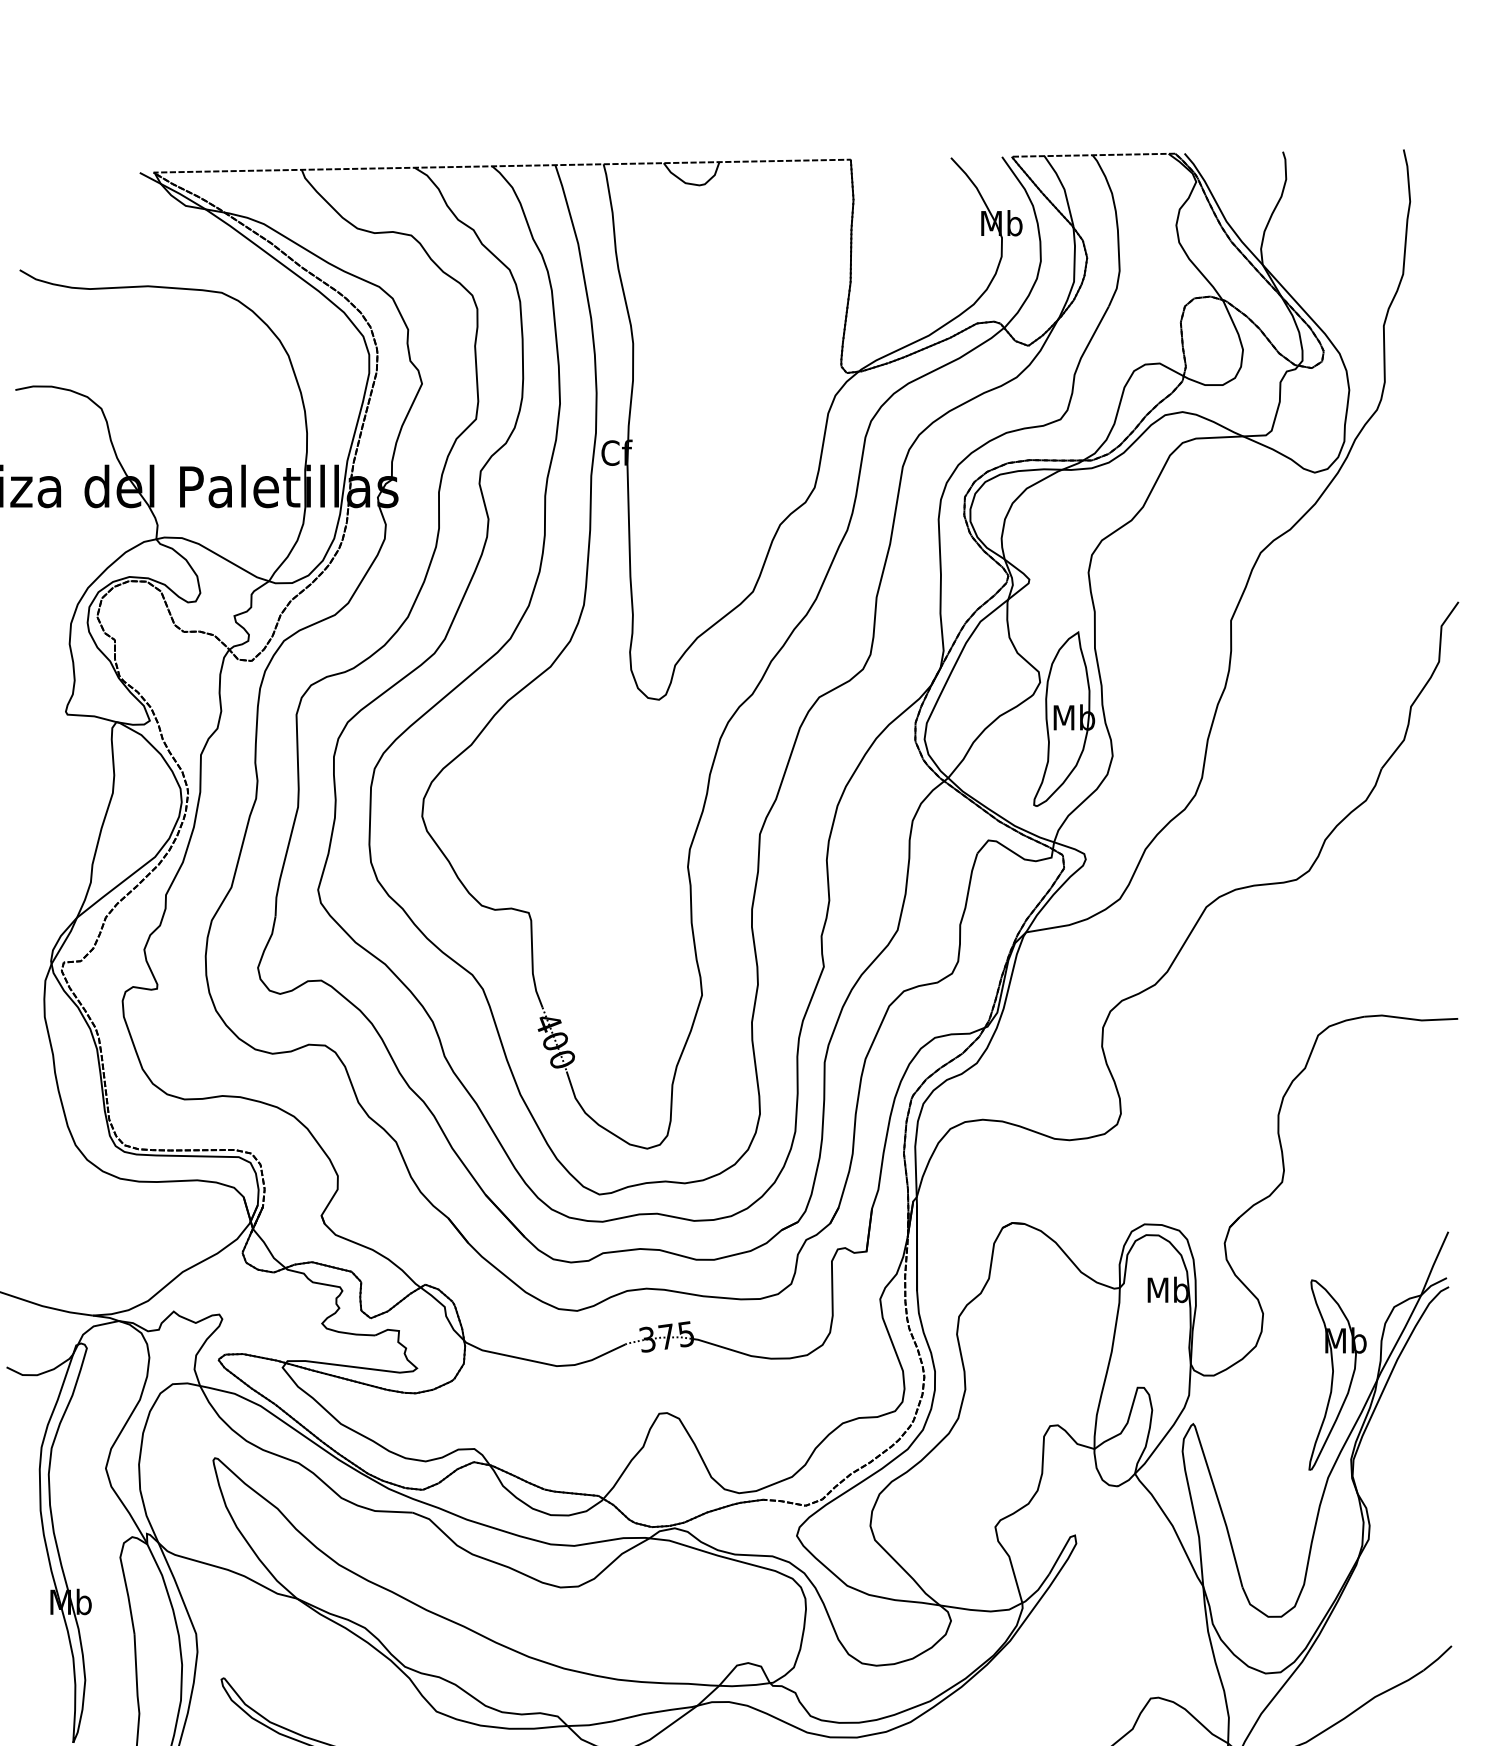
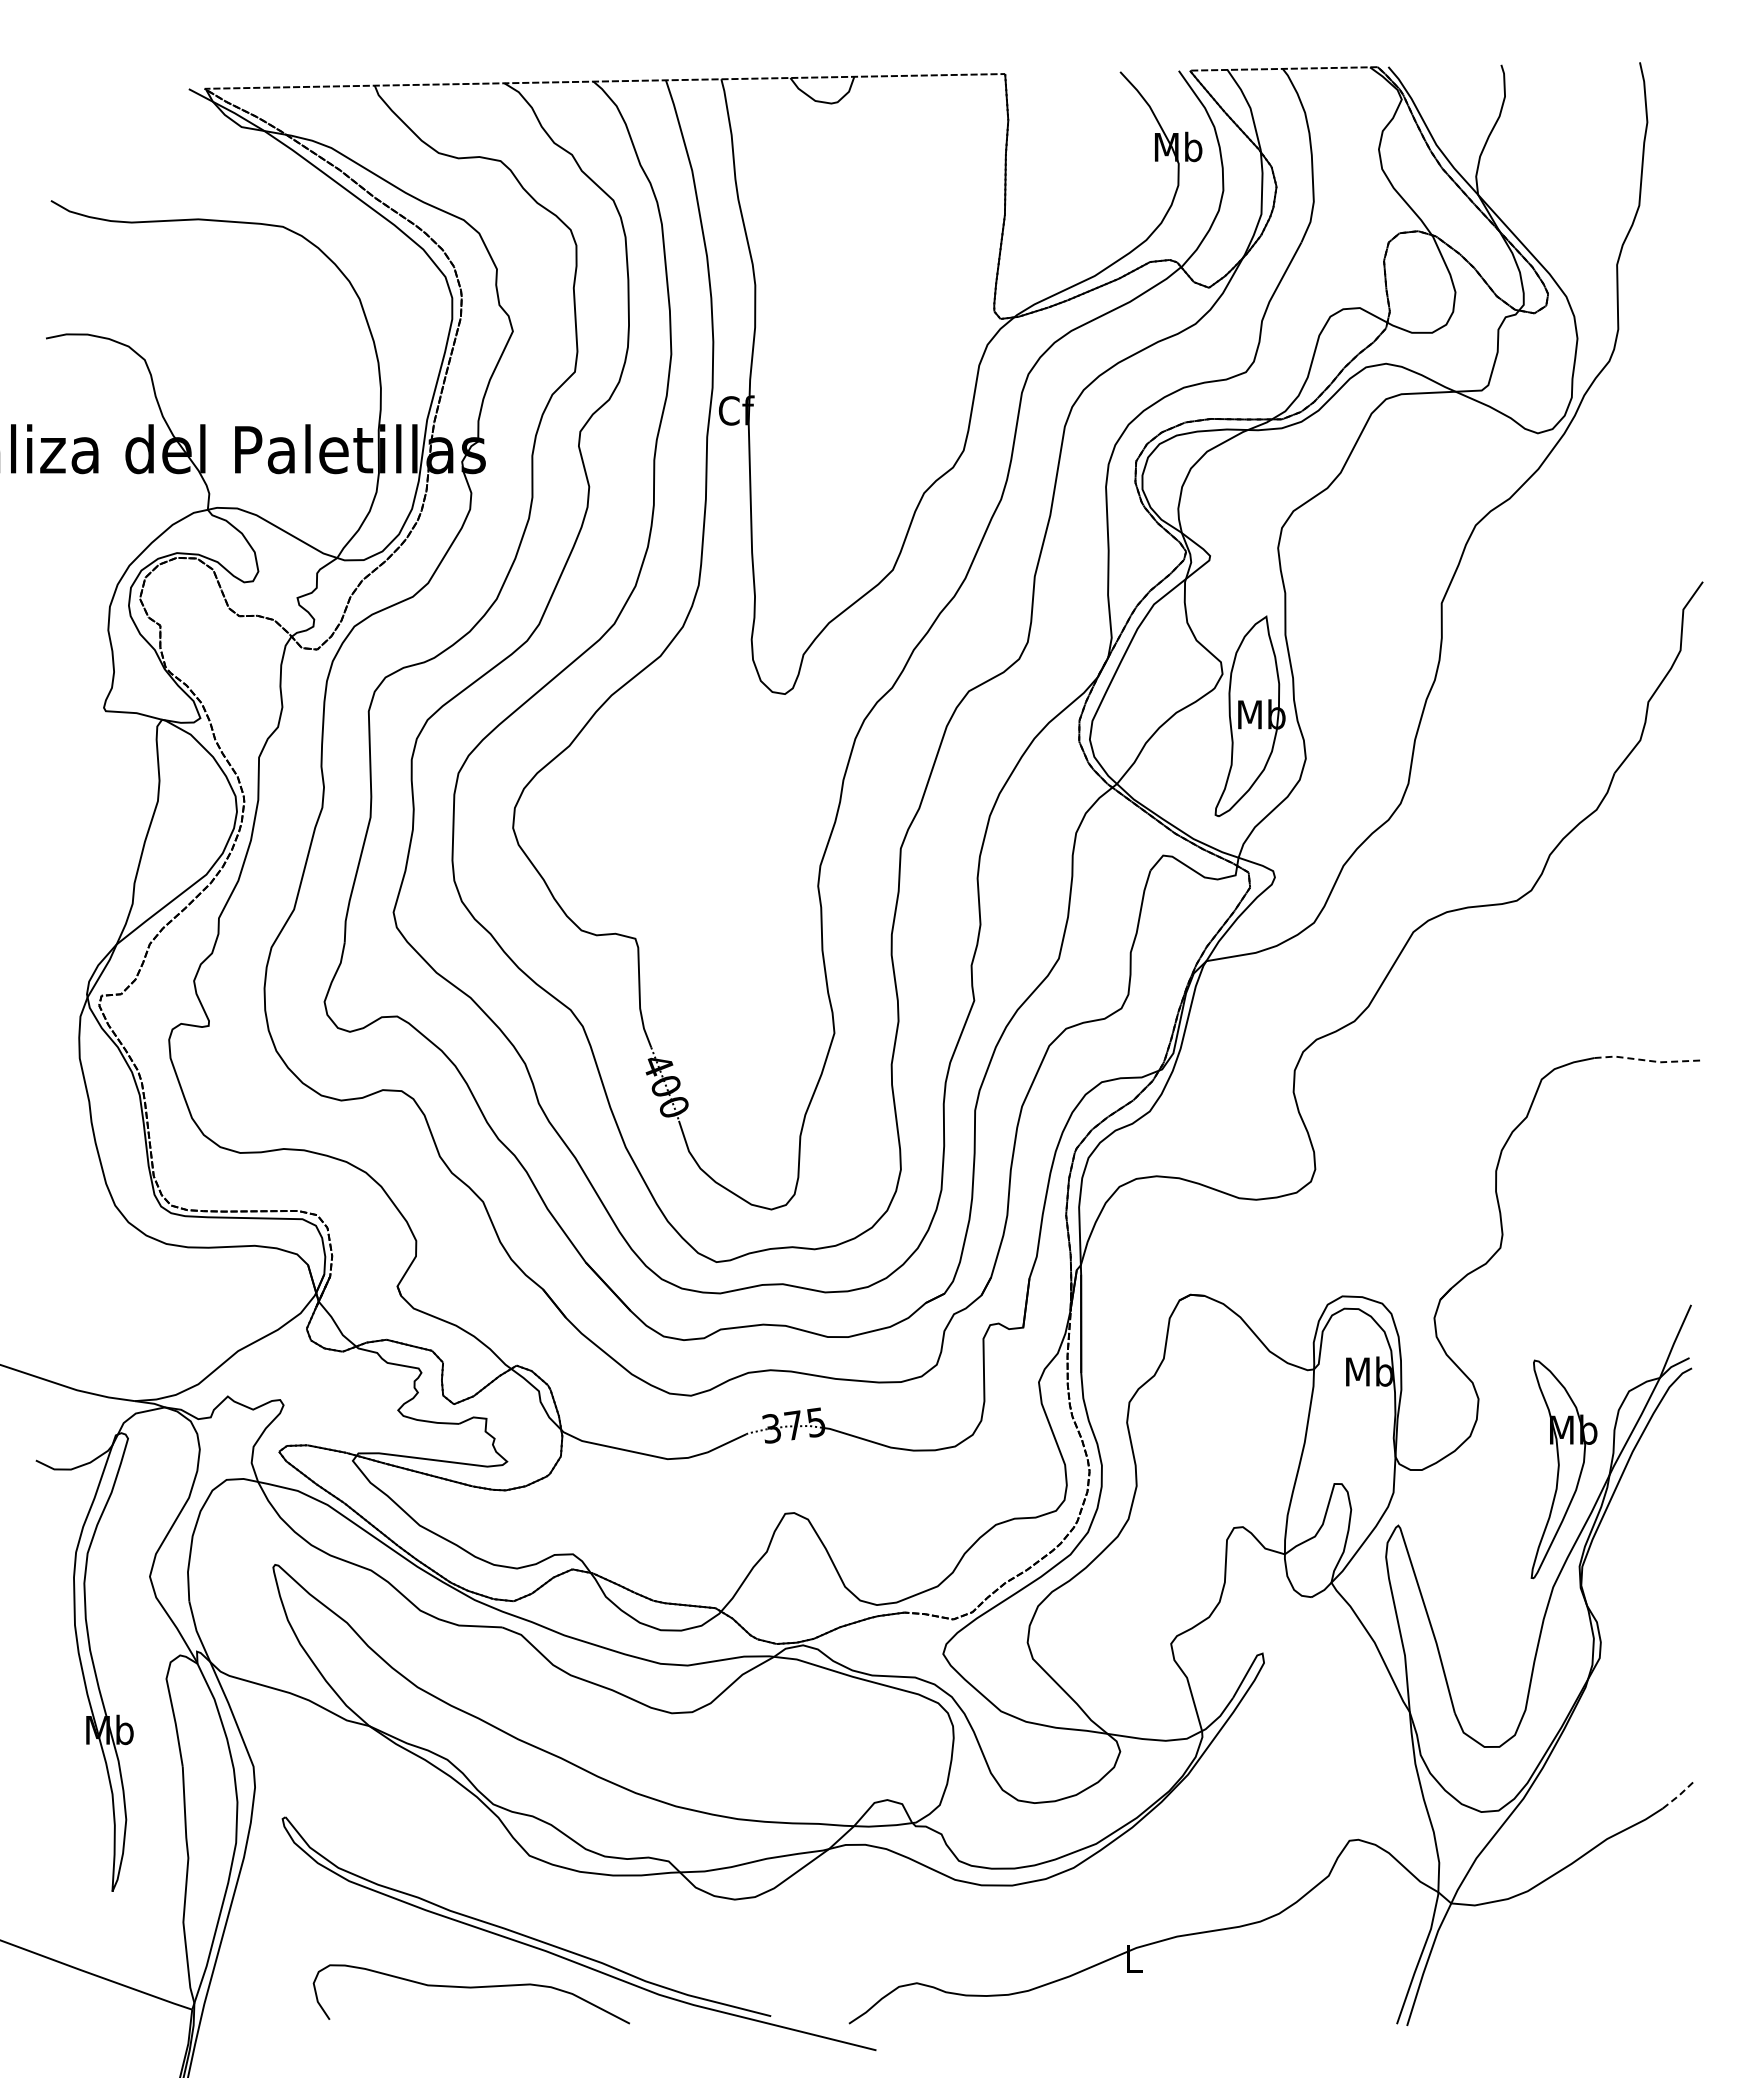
line: (1411, 1018) -> (1648, 1060), solid -> dashed
line: (1438, 1659) -> (1679, 1795), solid -> dashed

